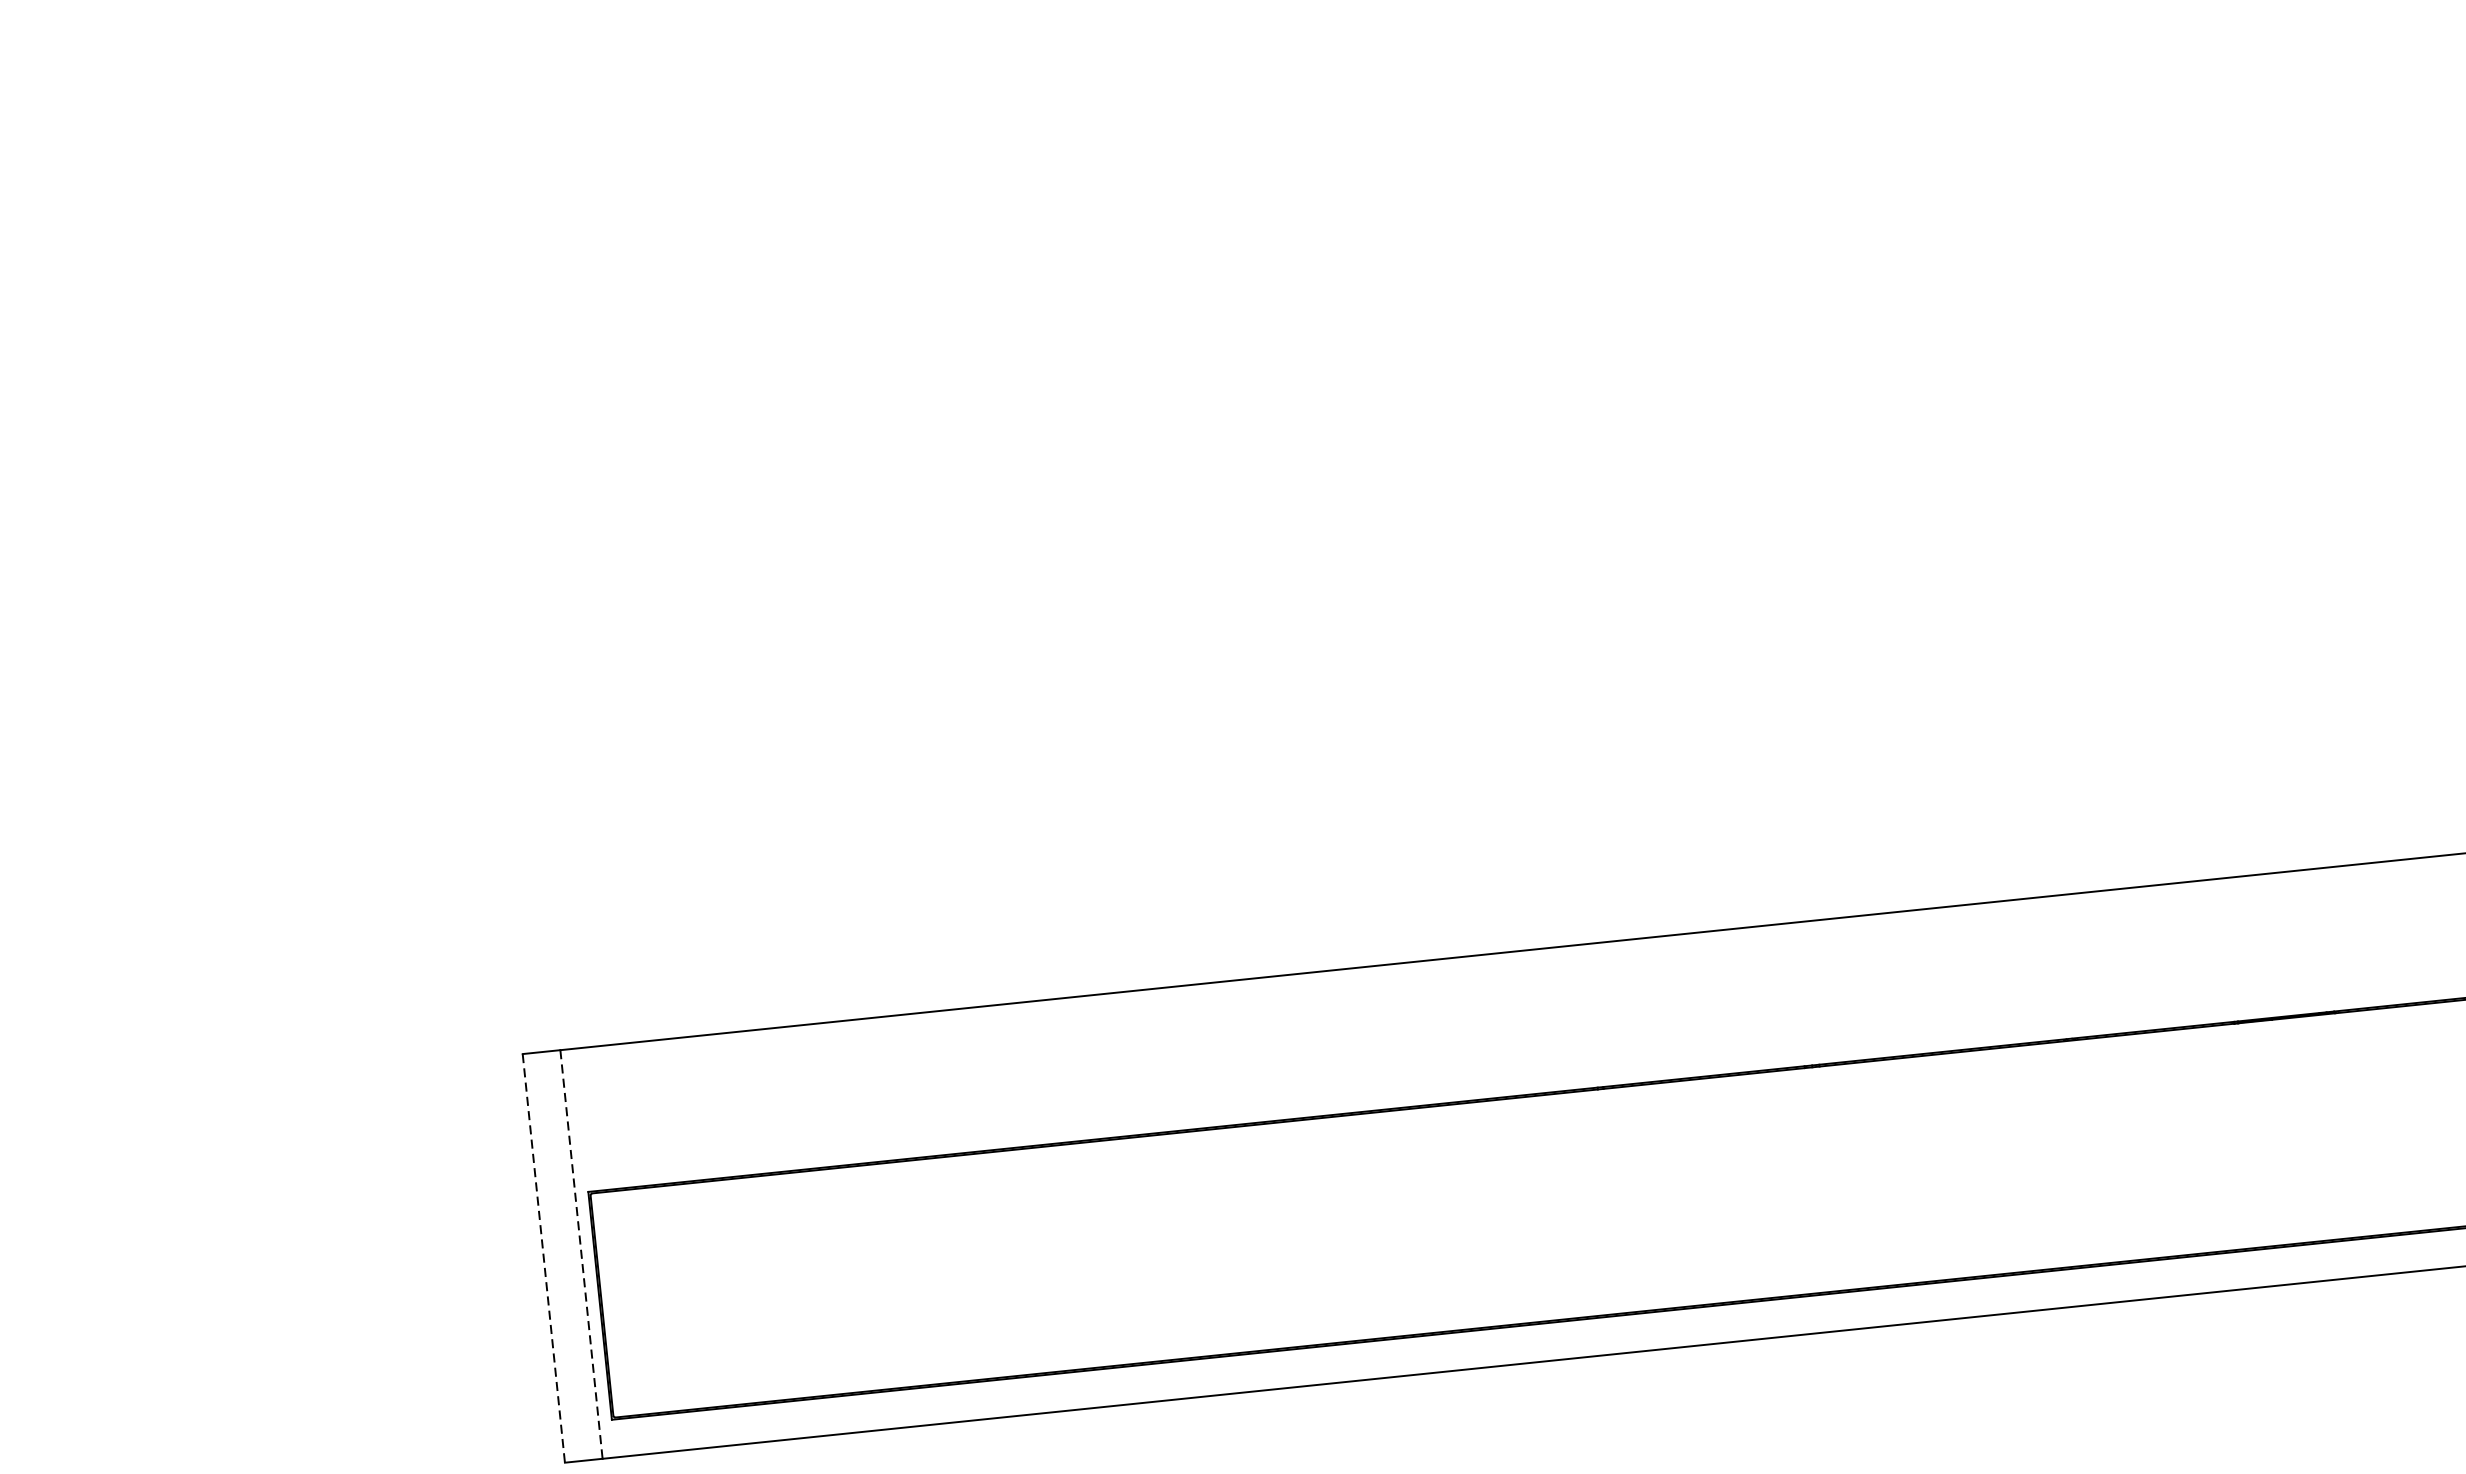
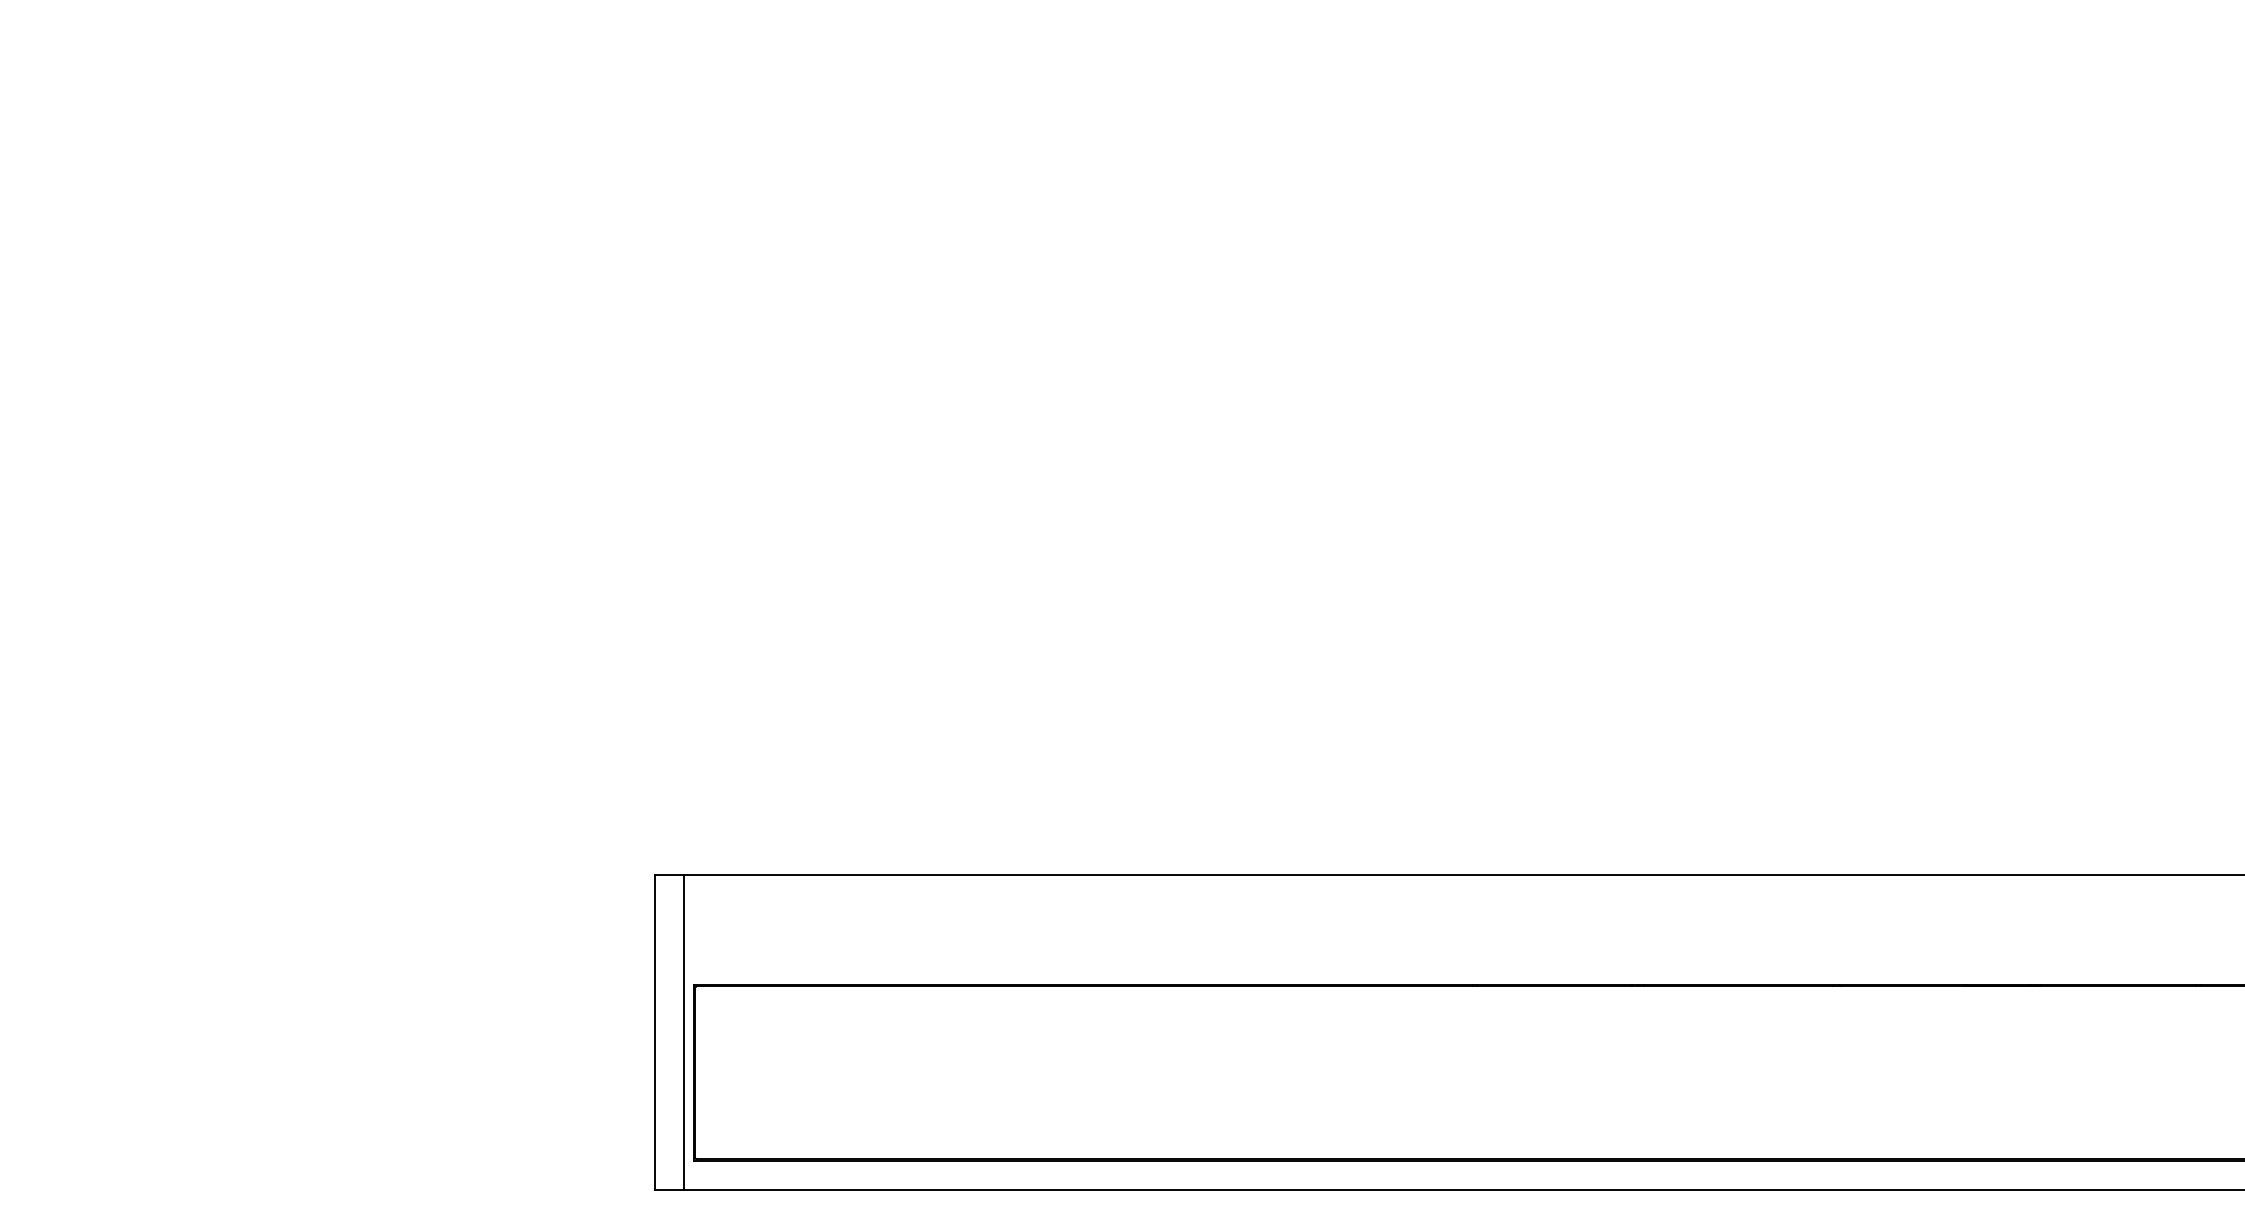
line: (581, 1254) -> (683, 1032), dashed -> solid
line: (543, 1258) -> (654, 1032), dashed -> solid

